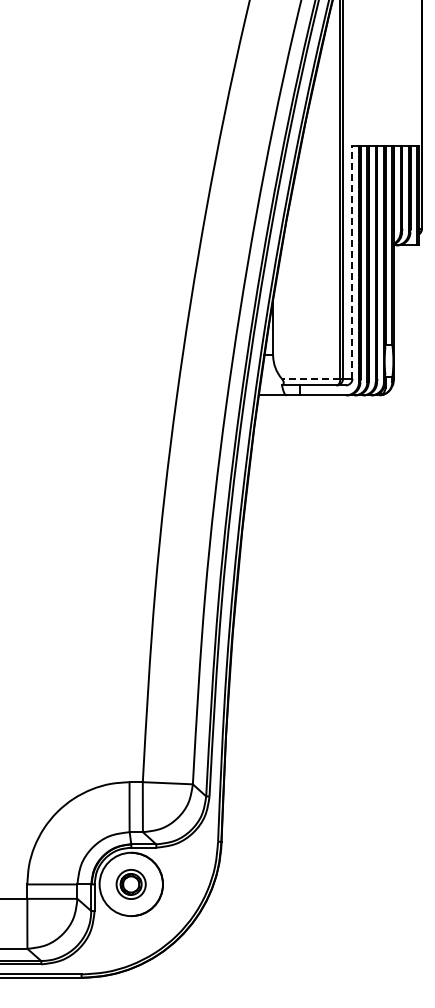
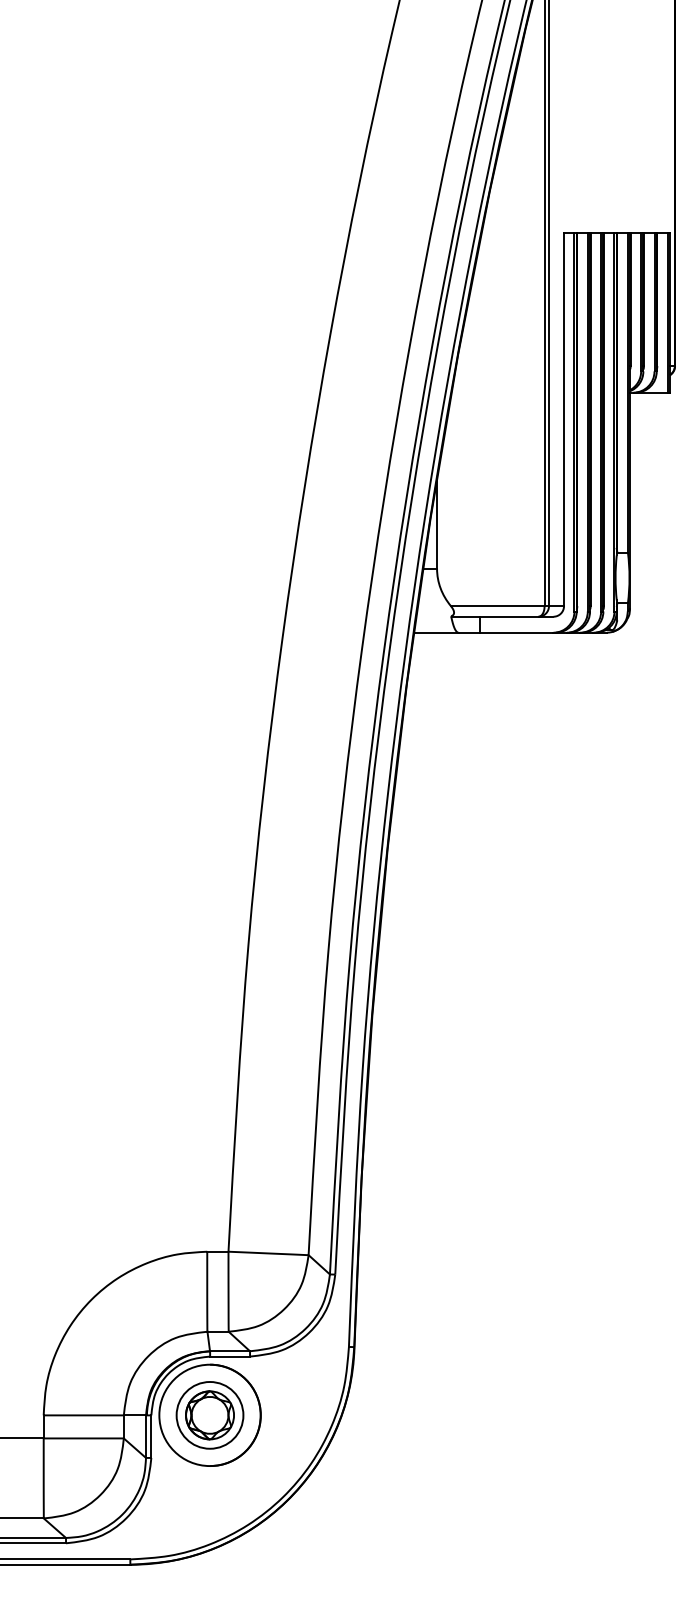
line: (352, 262) -> (564, 420), dashed -> solid
line: (310, 378) -> (496, 605), dashed -> solid
part: (130, 884) -> (208, 1415), size x1.43

